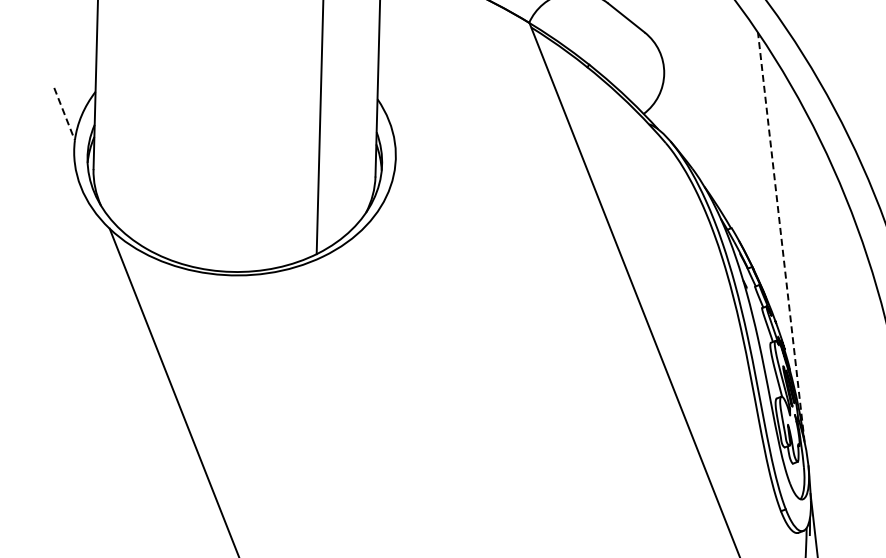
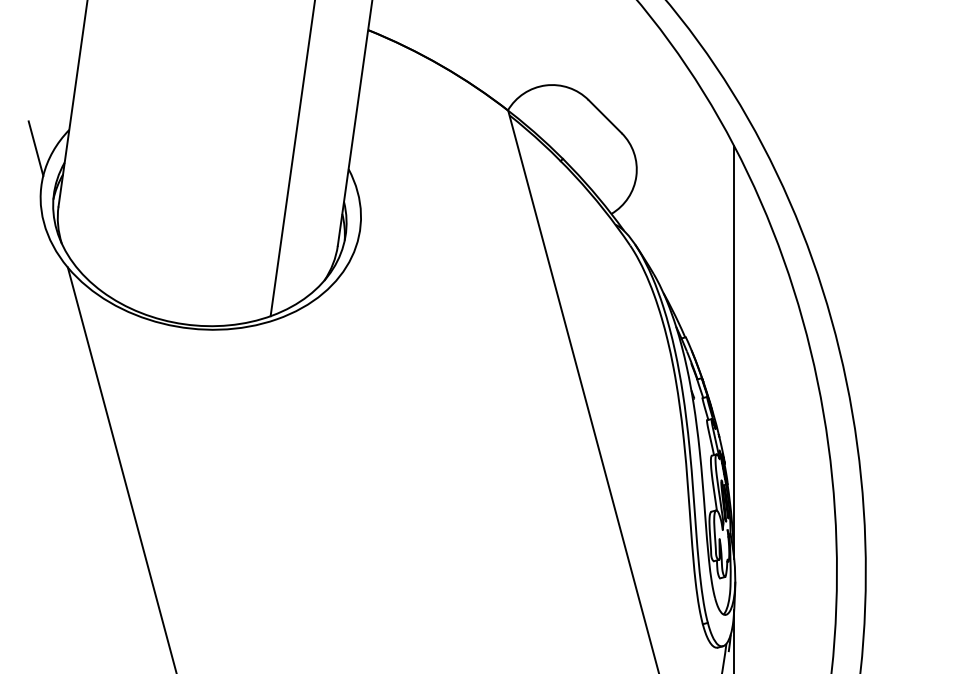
line: (65, 115) -> (36, 149), dashed -> solid
line: (781, 236) -> (734, 351), dashed -> solid

